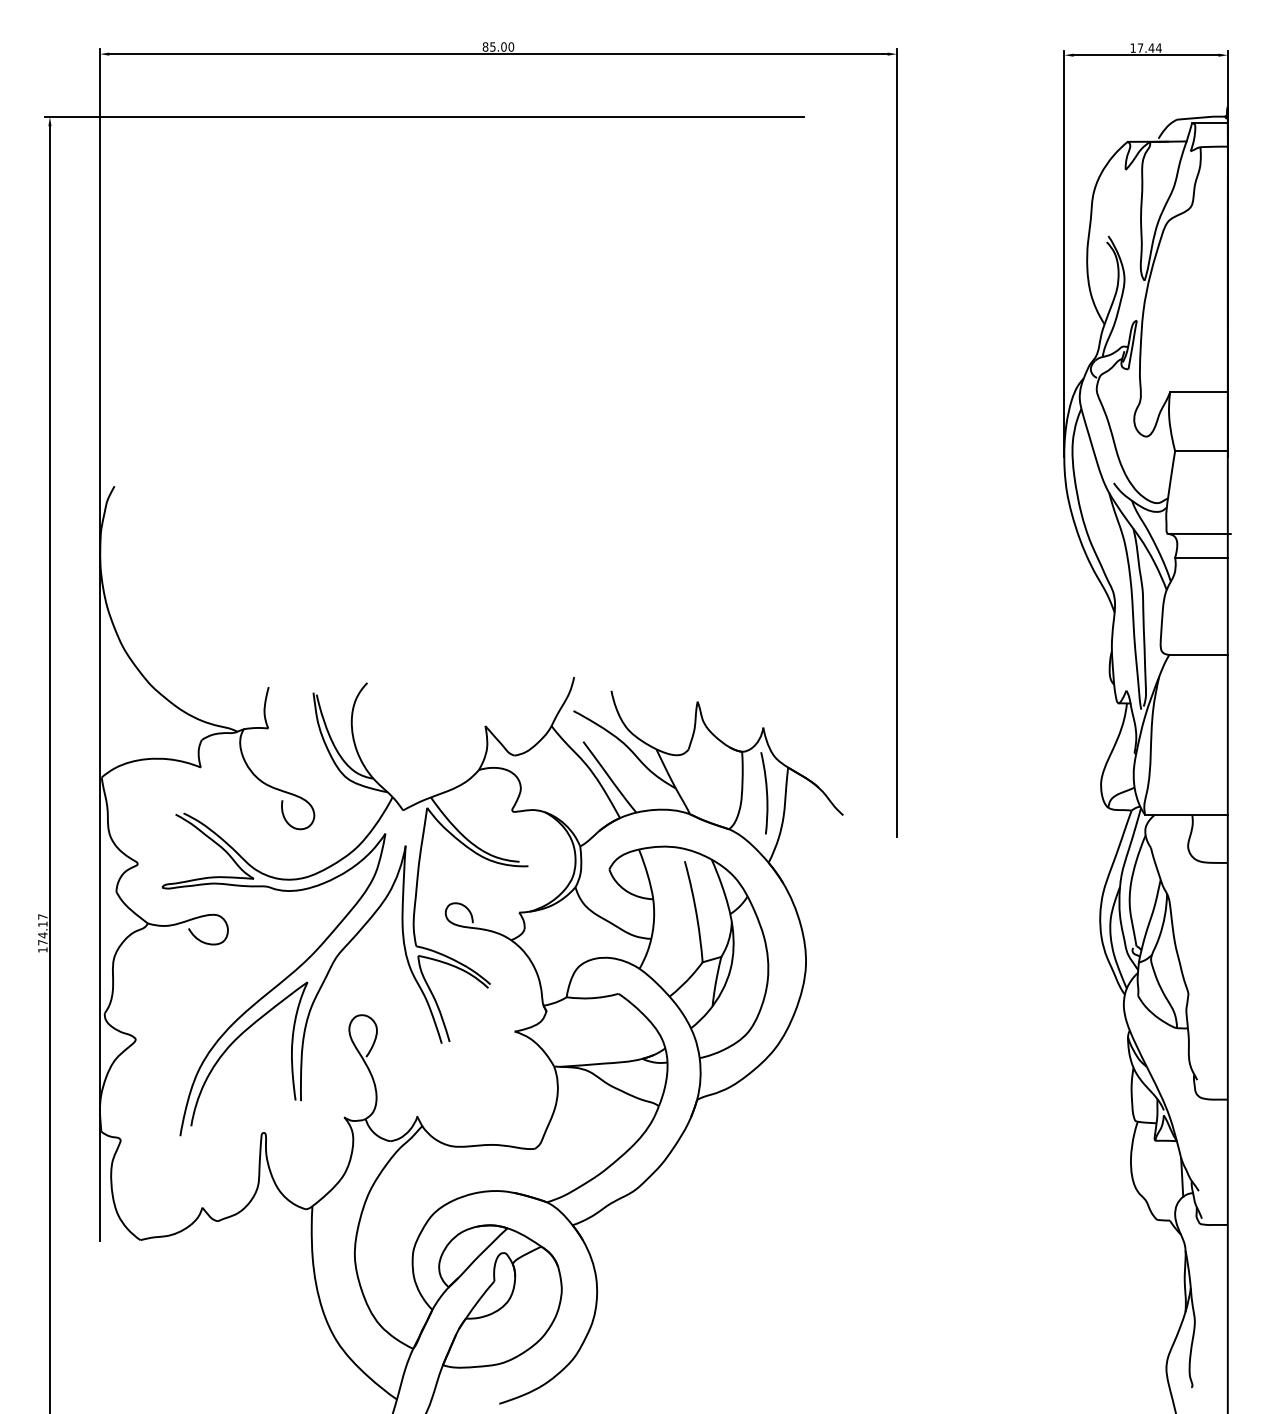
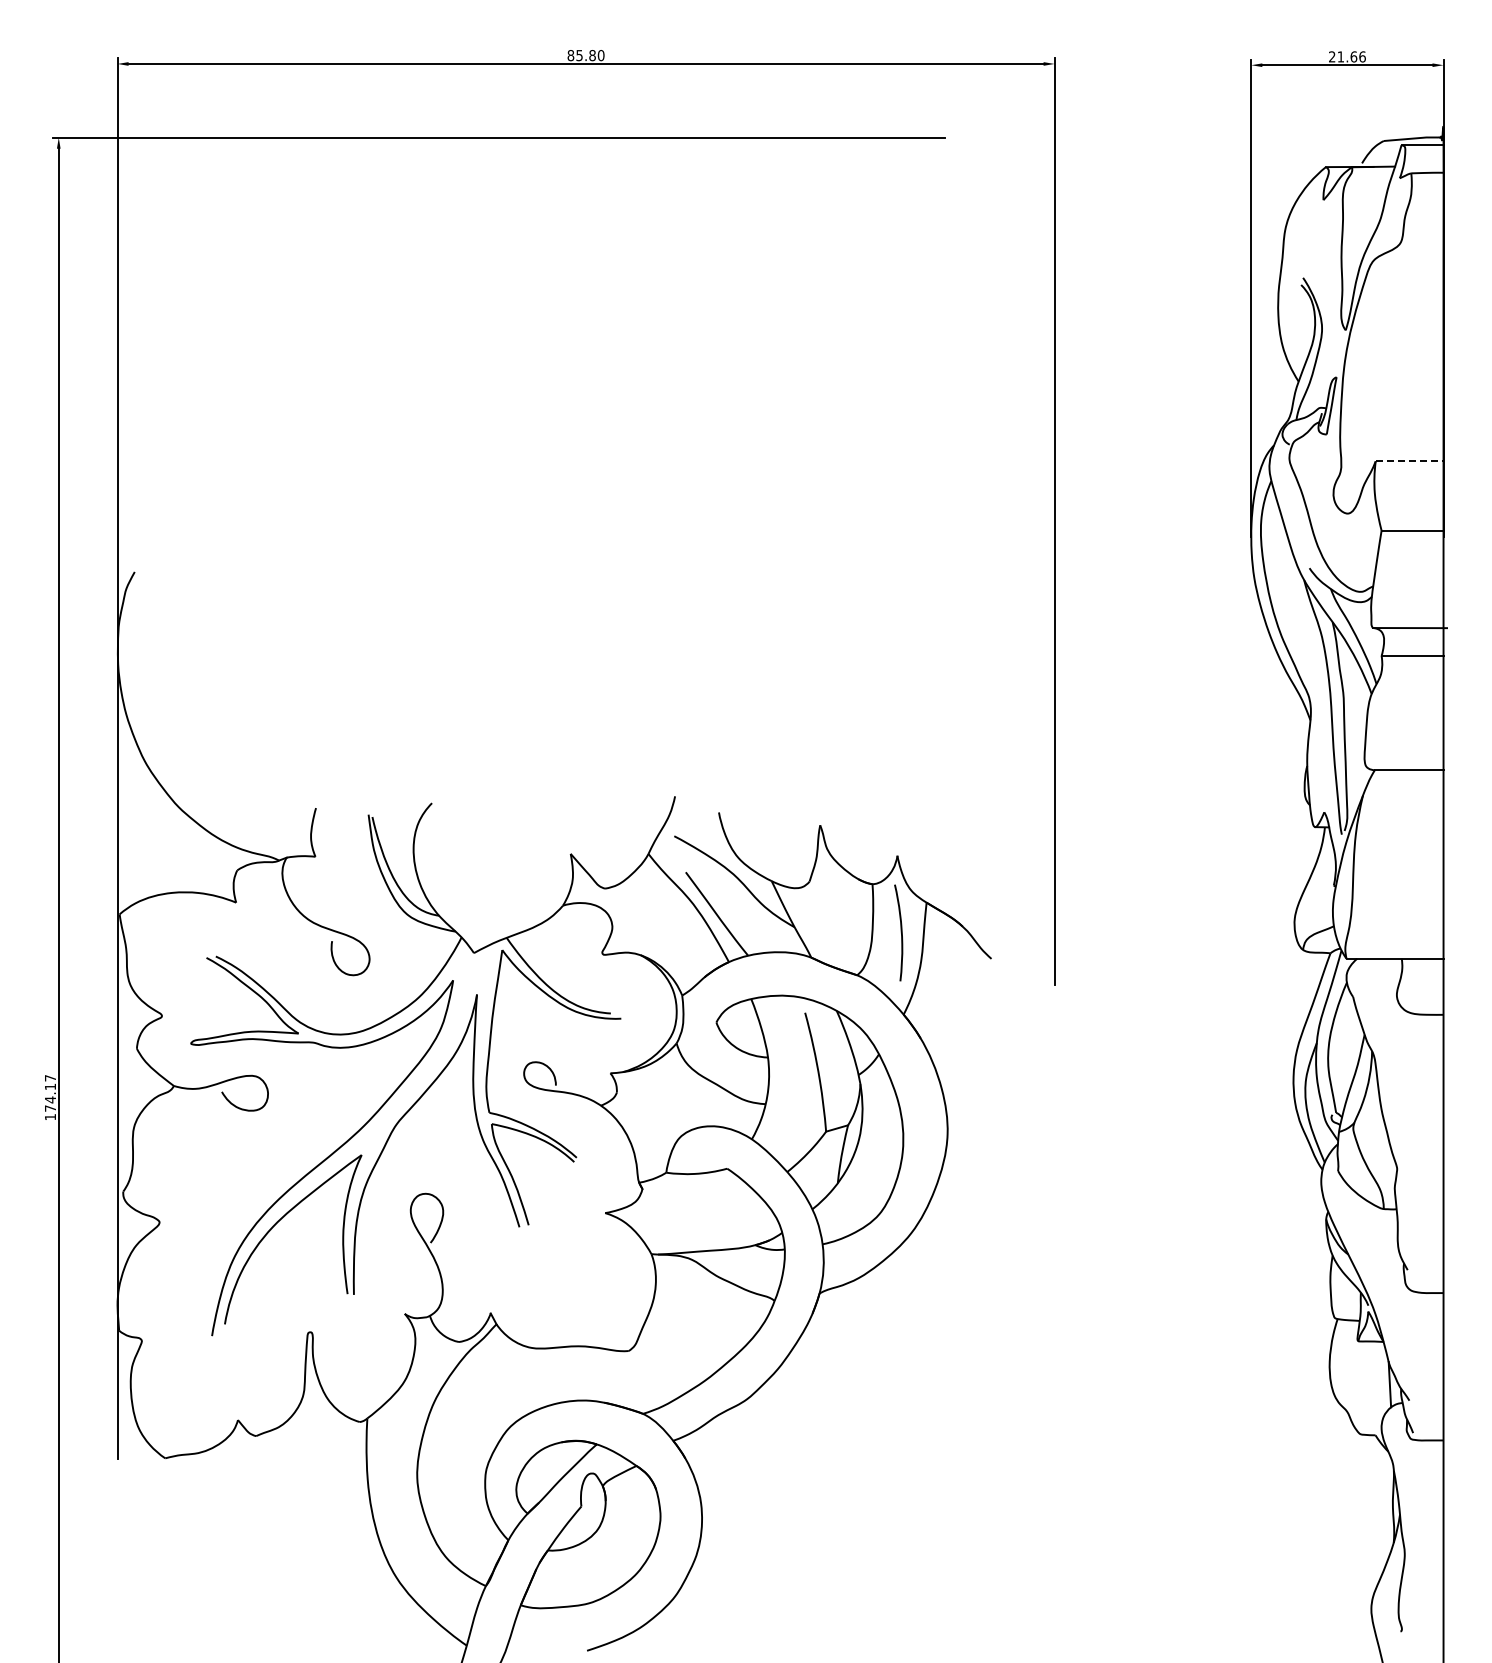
text: (503, 46) -> (592, 55), 85.00 -> 85.80
text: (1146, 47) -> (1347, 56), 17.44 -> 21.66
line: (1198, 392) -> (1409, 461), solid -> dashed

